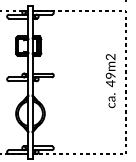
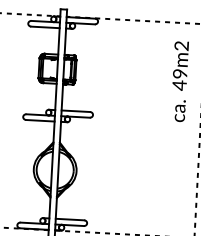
text: (110, 80) -> (179, 80), moved

